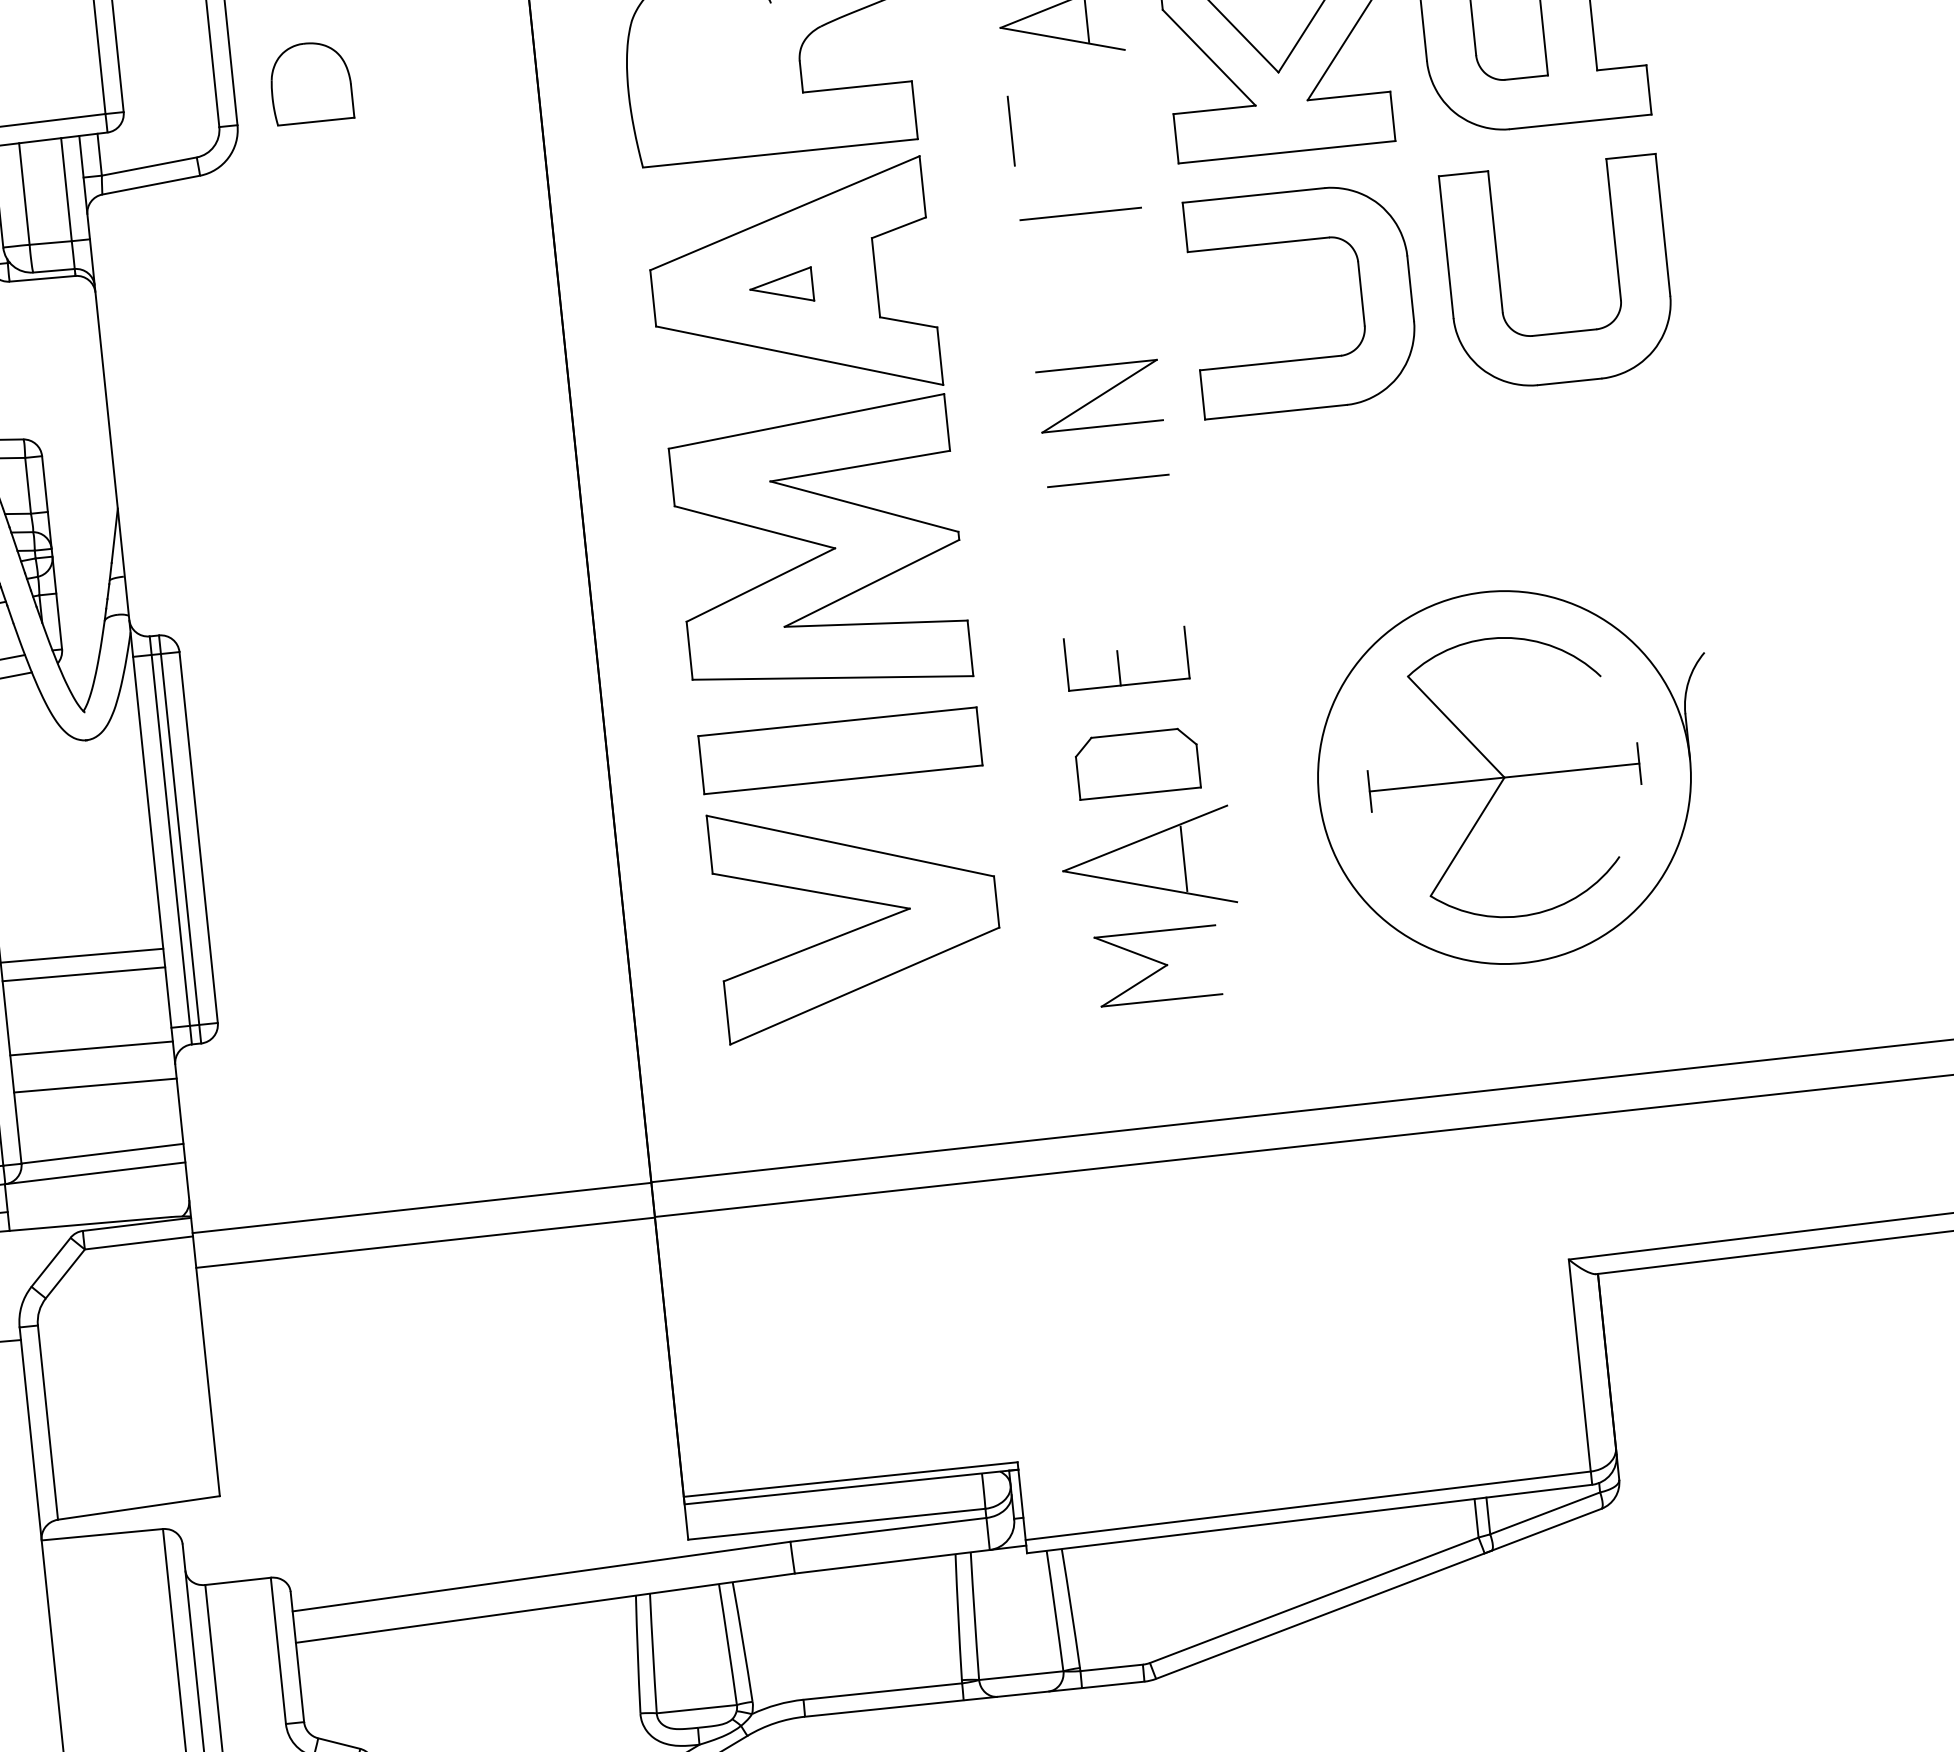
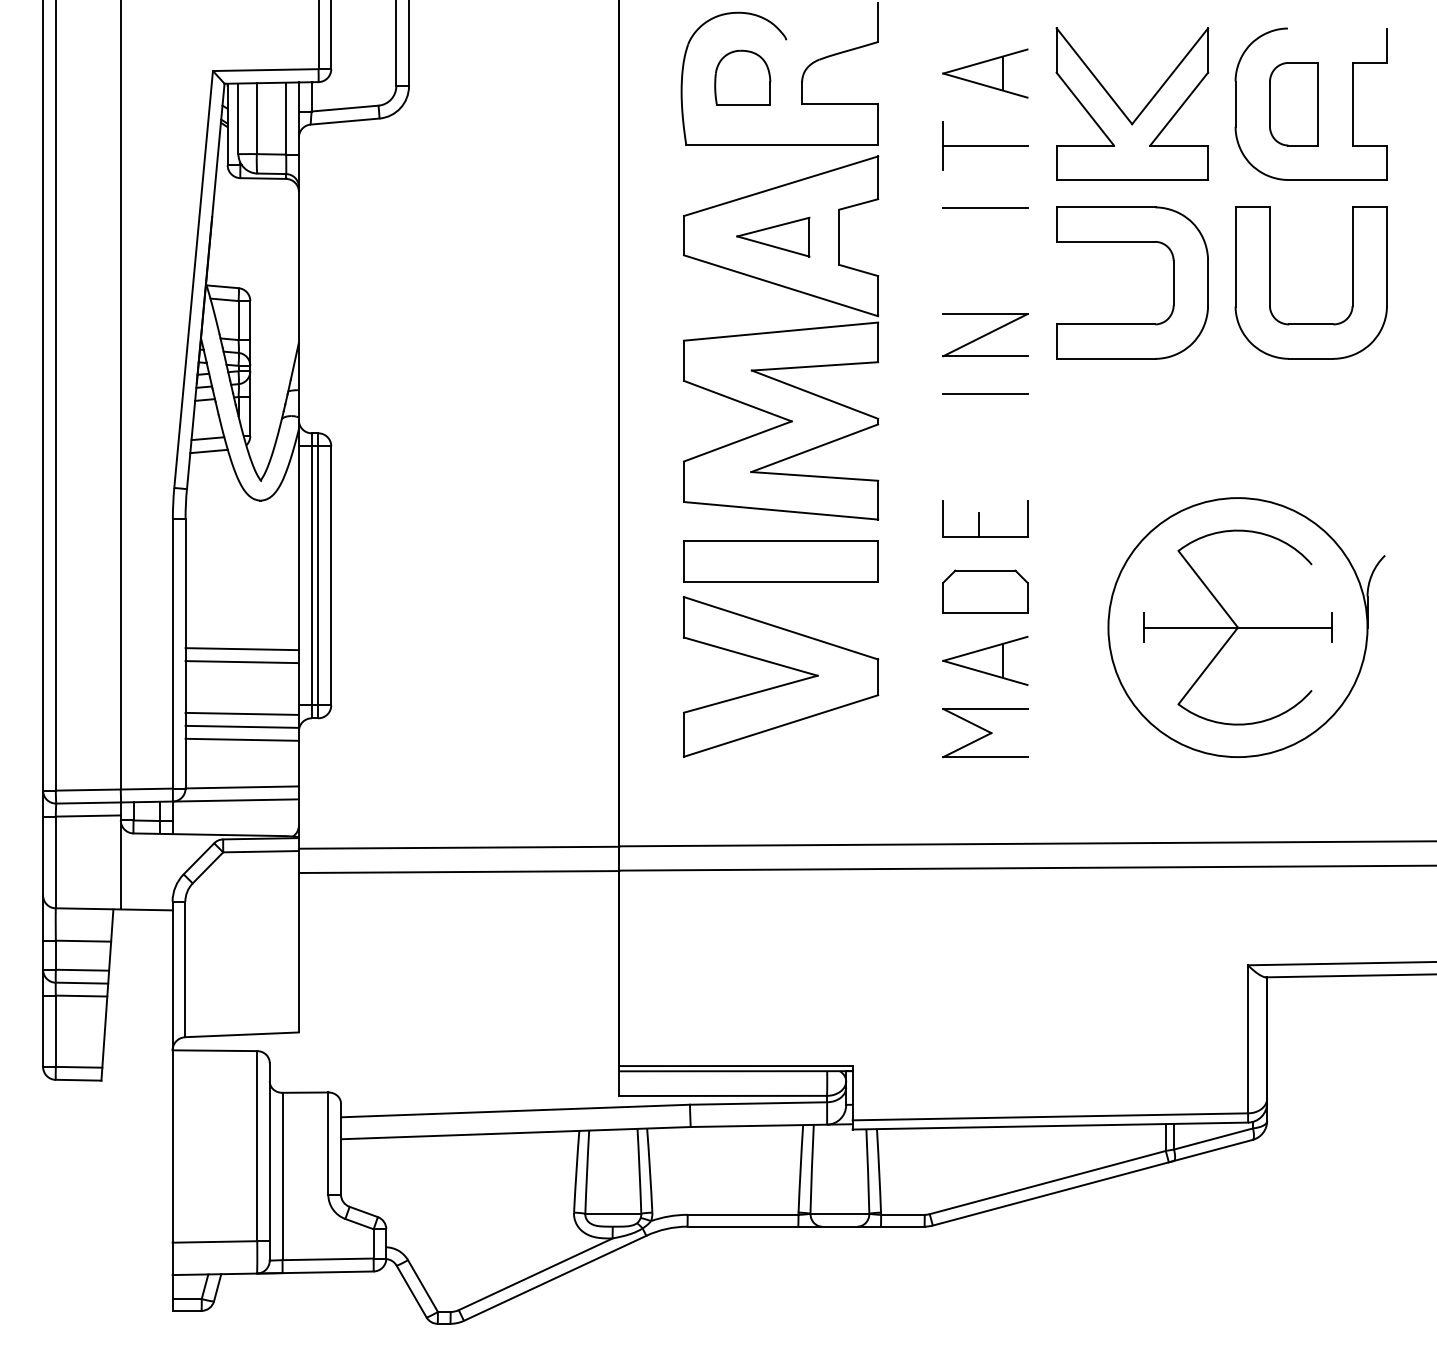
part: (310, 81) -> (742, 77), moved
line: (1071, 124) -> (985, 145), added
part: (781, 286) -> (773, 236), size x1.67
part: (1147, 862) -> (985, 660), size x0.71
line: (92, 1066) -> (241, 726), added

